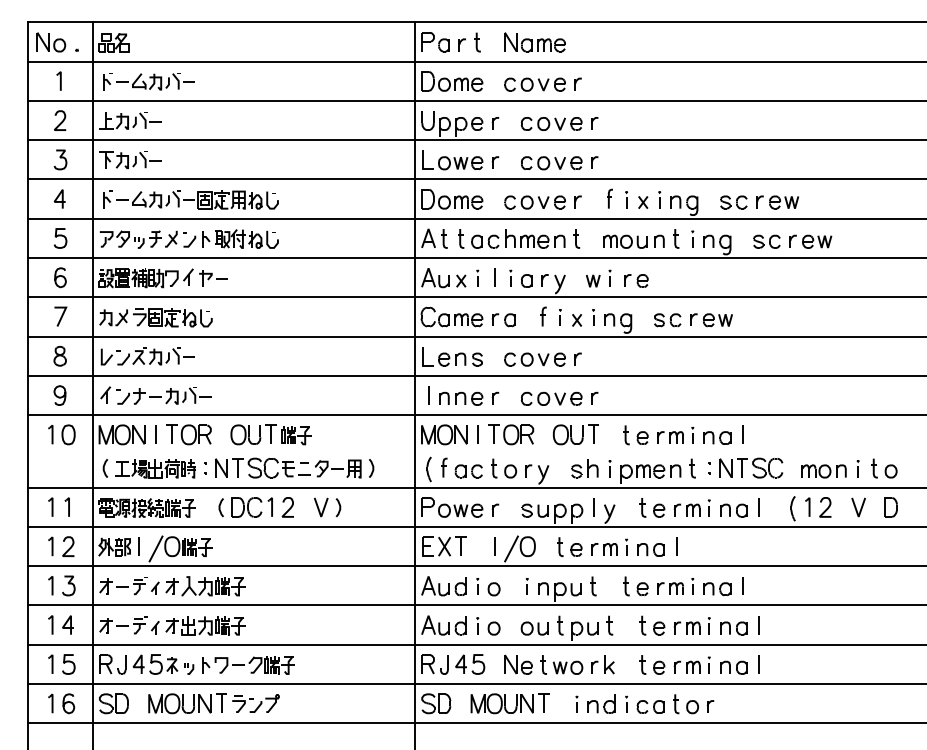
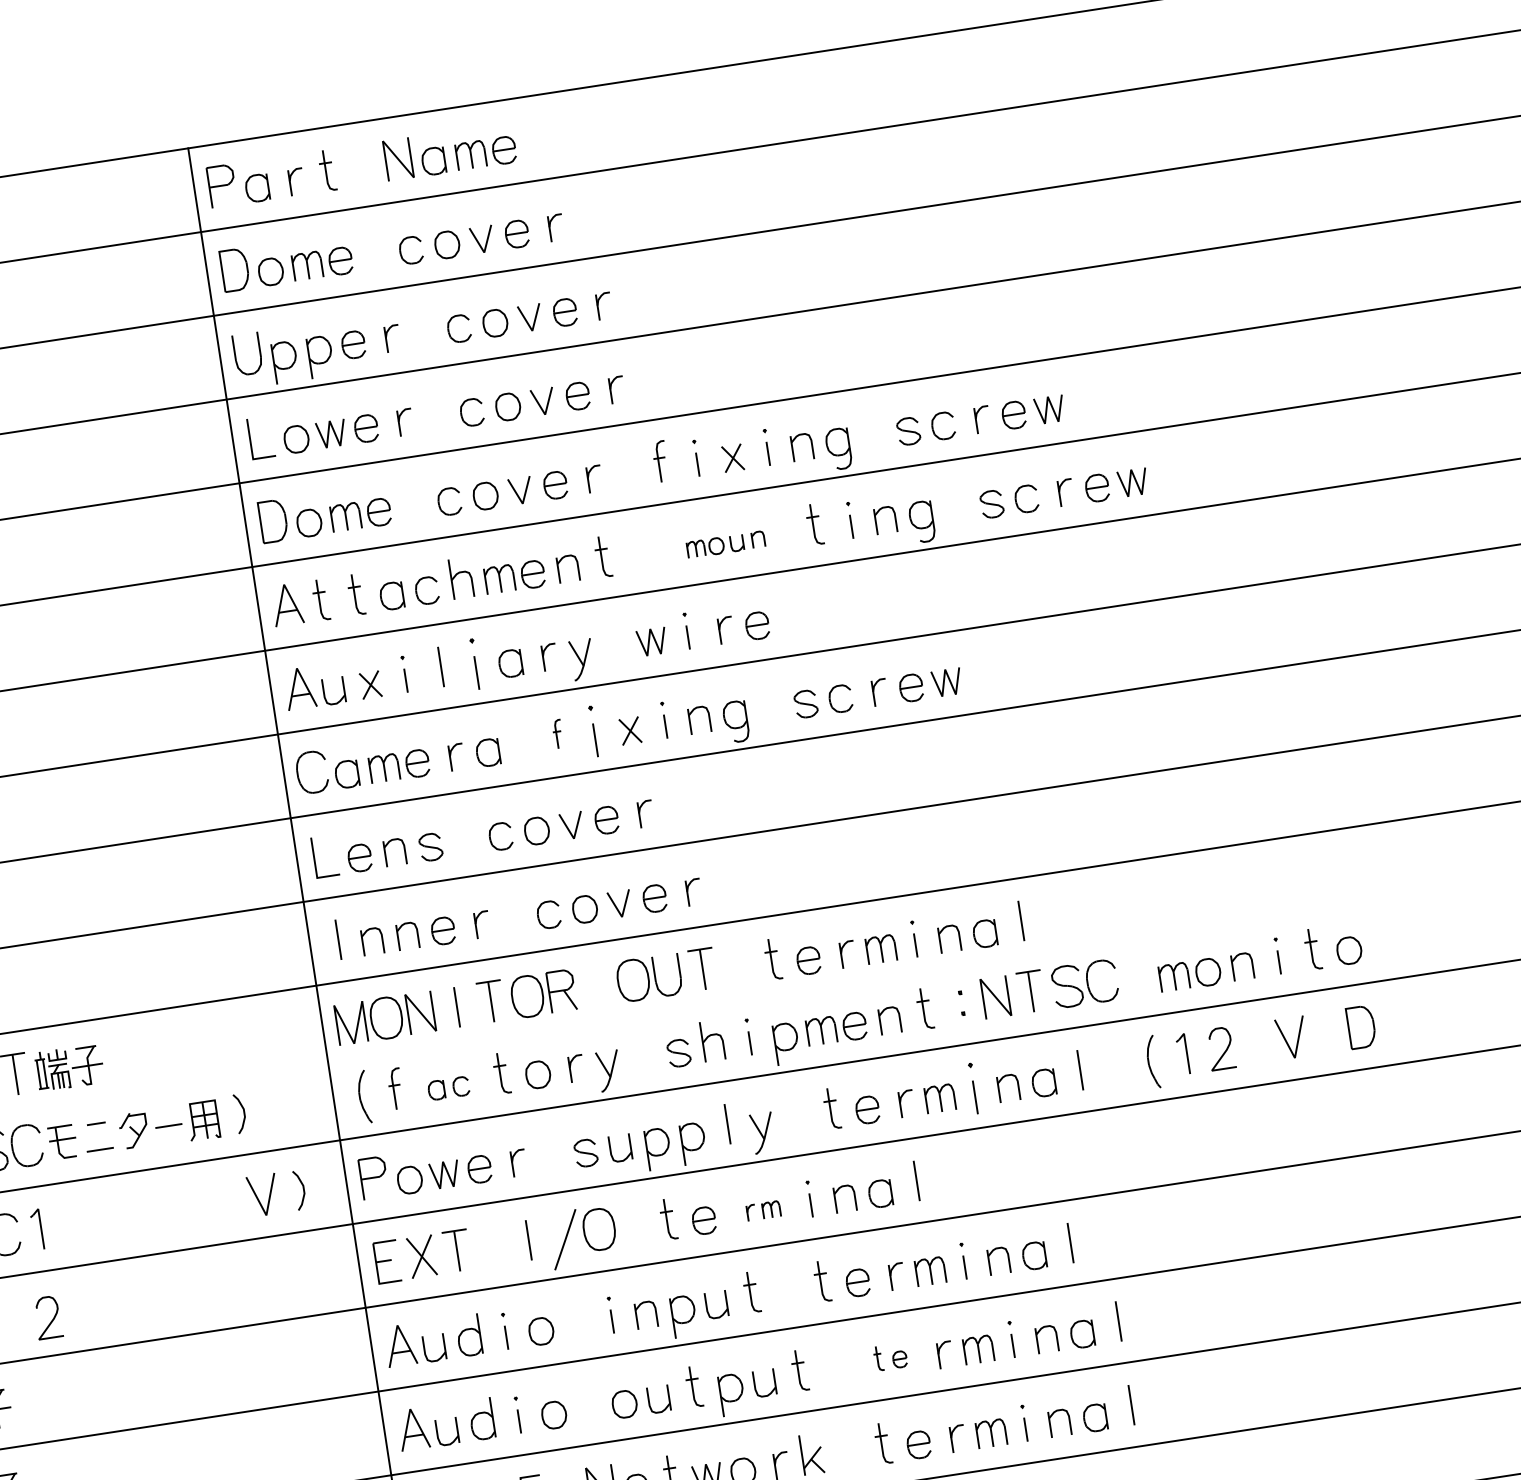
part: (633, 241) -> (725, 544), size x0.6
part: (510, 277) -> (474, 661), size x1.4
part: (543, 316) -> (557, 733), size x0.7
part: (560, 317) -> (594, 730), size x1.4
part: (468, 471) -> (448, 1088), size x0.7
part: (327, 507) -> (276, 1193), moved
part: (708, 507) -> (971, 1087), size x1.4
curve: (289, 508) -> (51, 1319), moved
part: (604, 549) -> (763, 1210), size x0.6
part: (652, 625) -> (890, 1356), size x0.6

